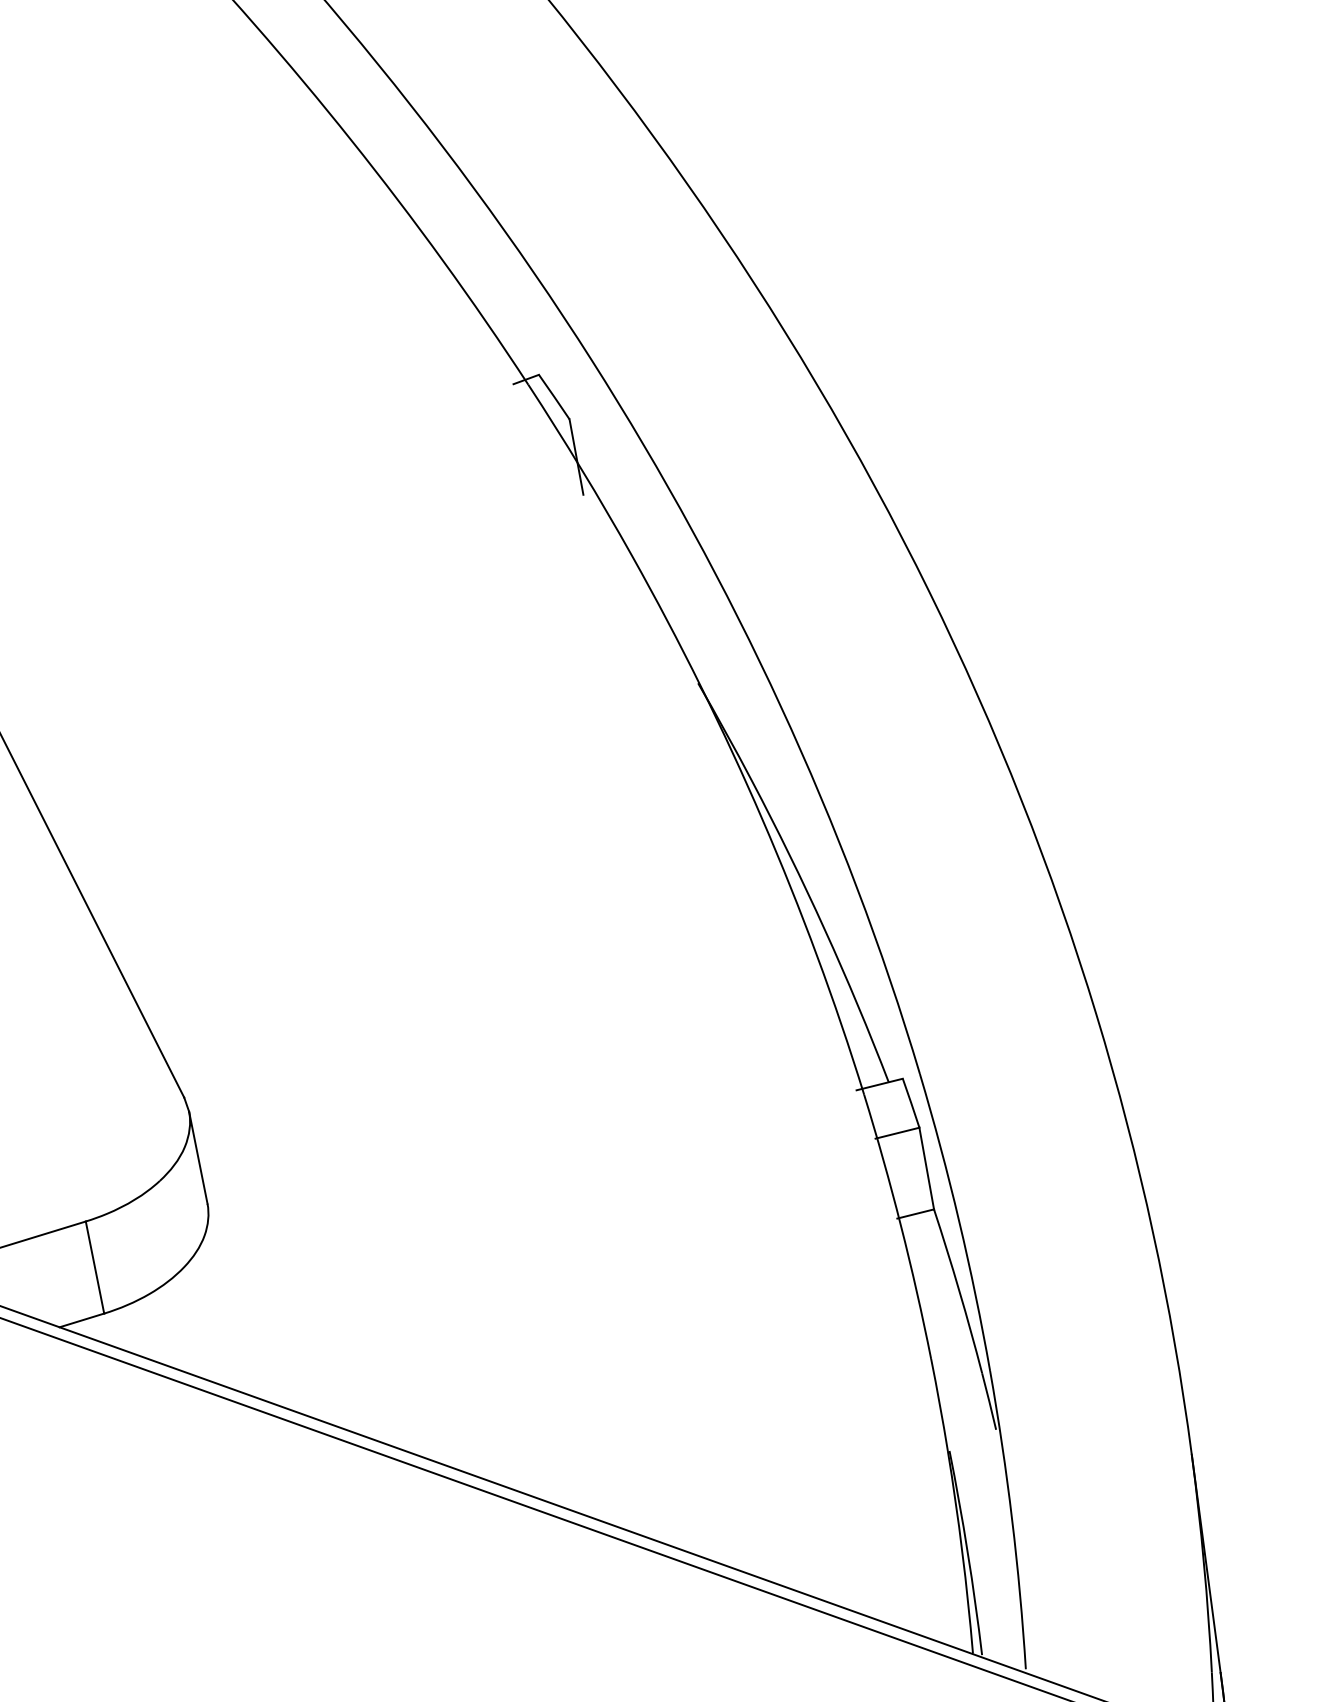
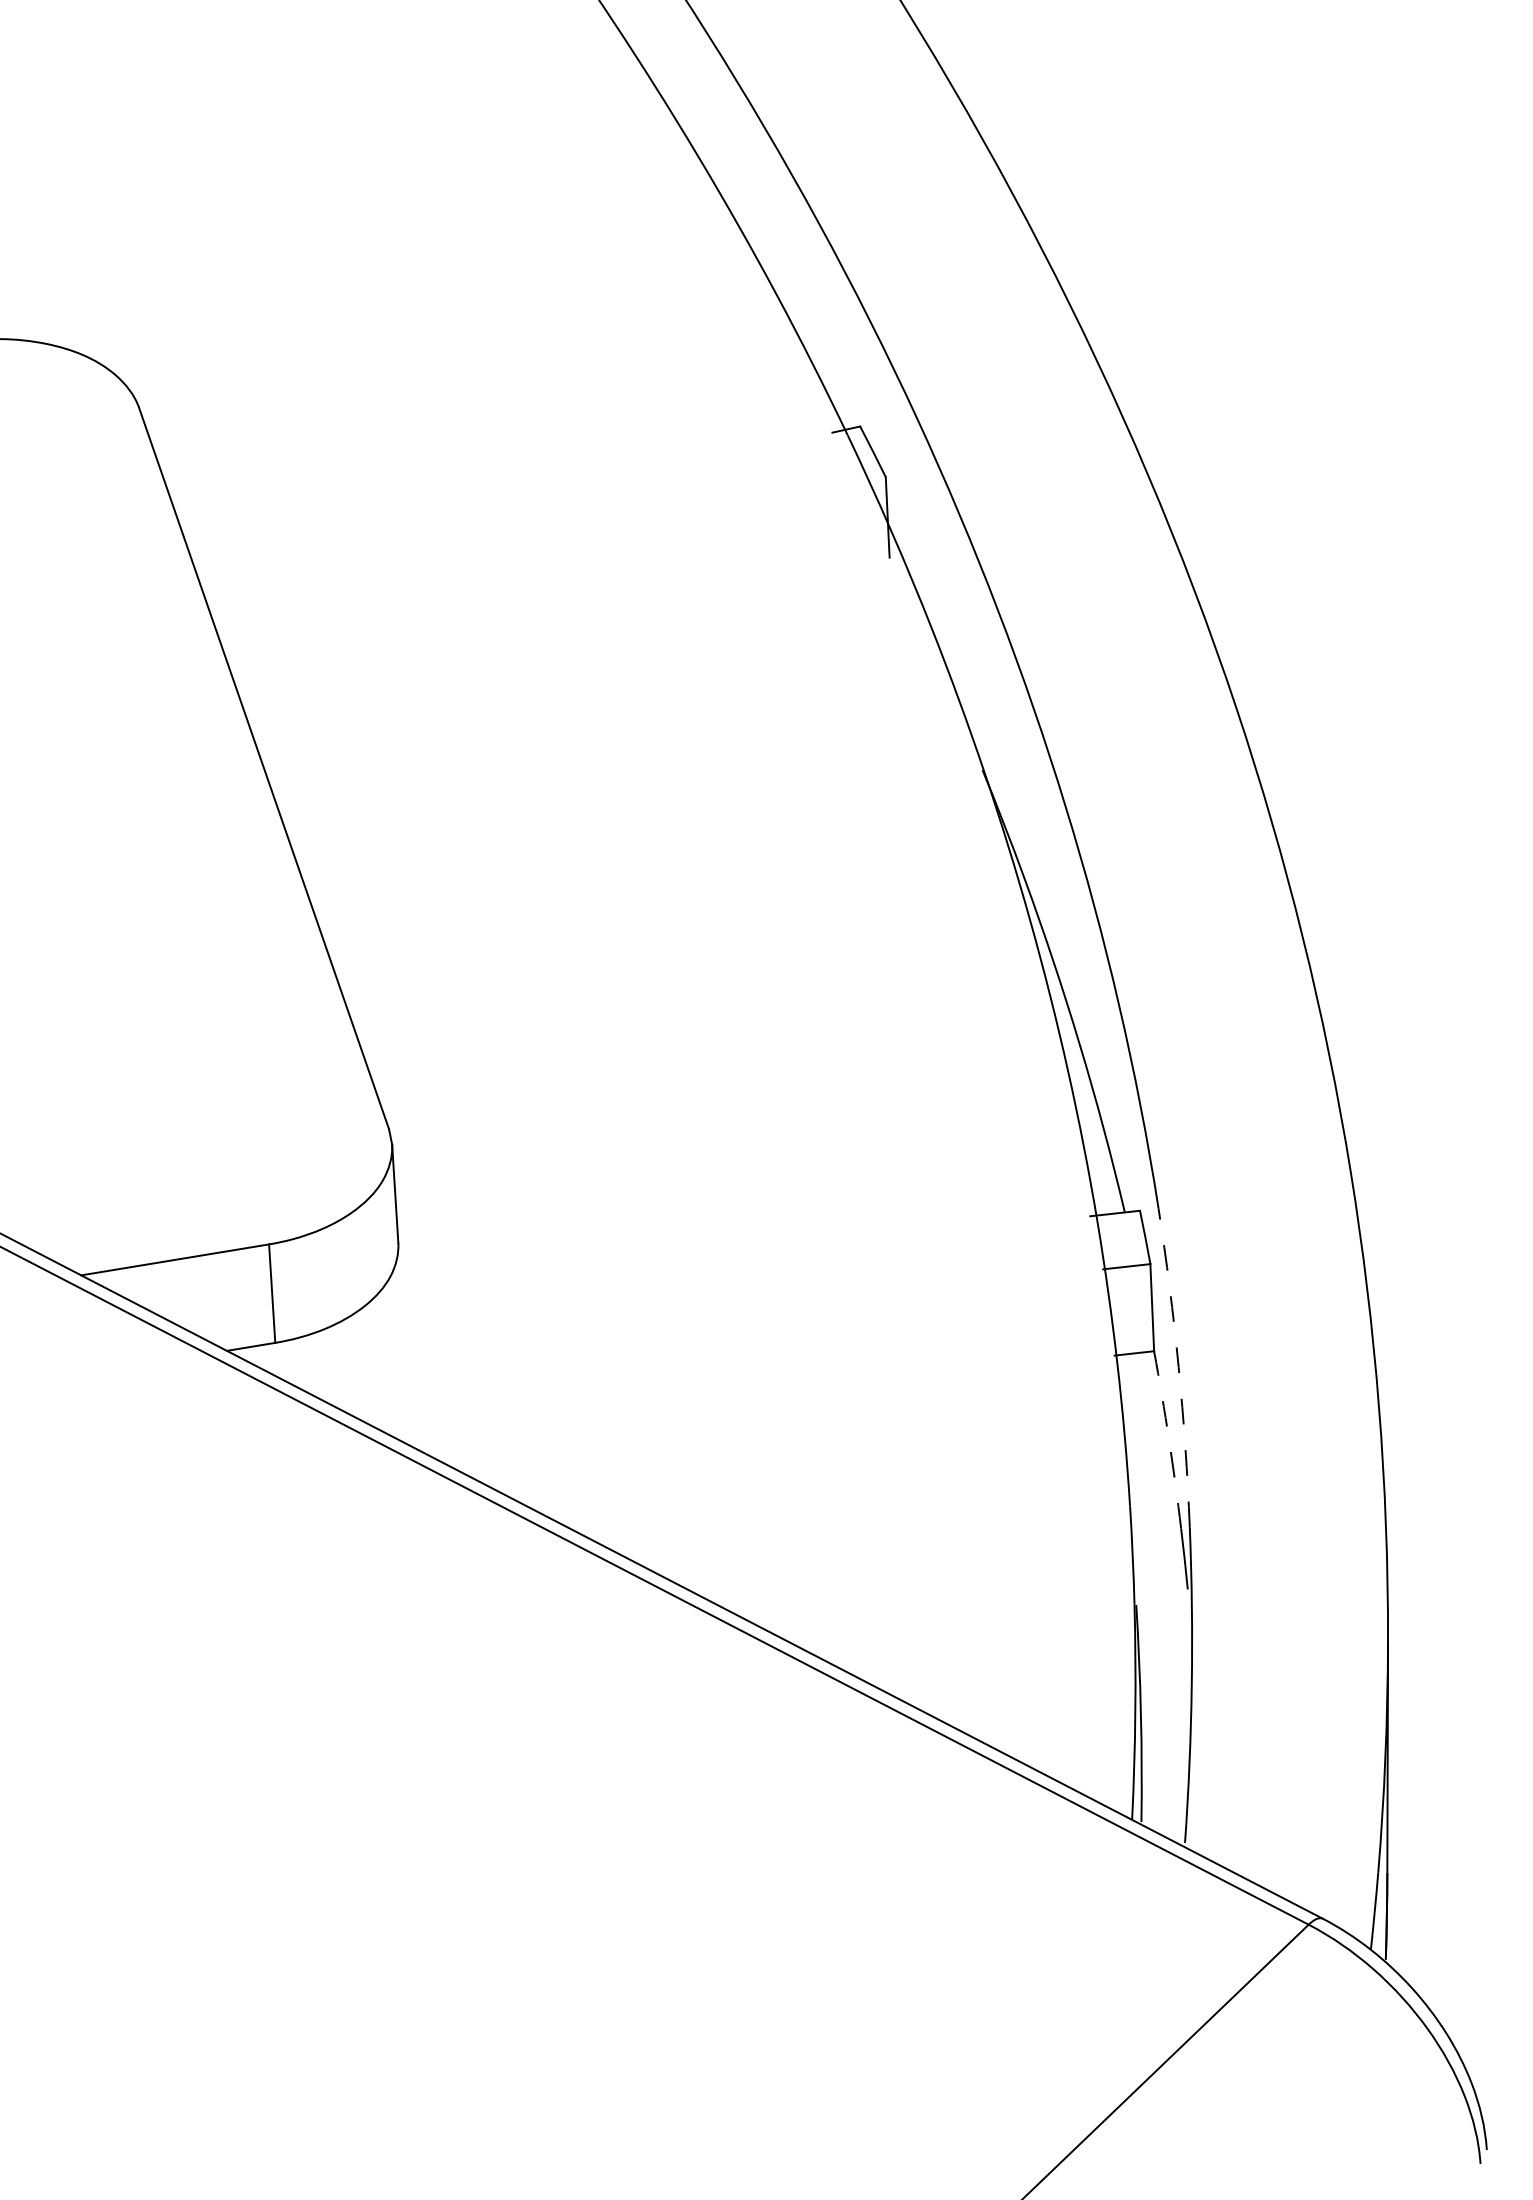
arc: (959, 1221) -> (1178, 1367), solid -> dashed
arc: (959, 1290) -> (1169, 1439), solid -> dashed

